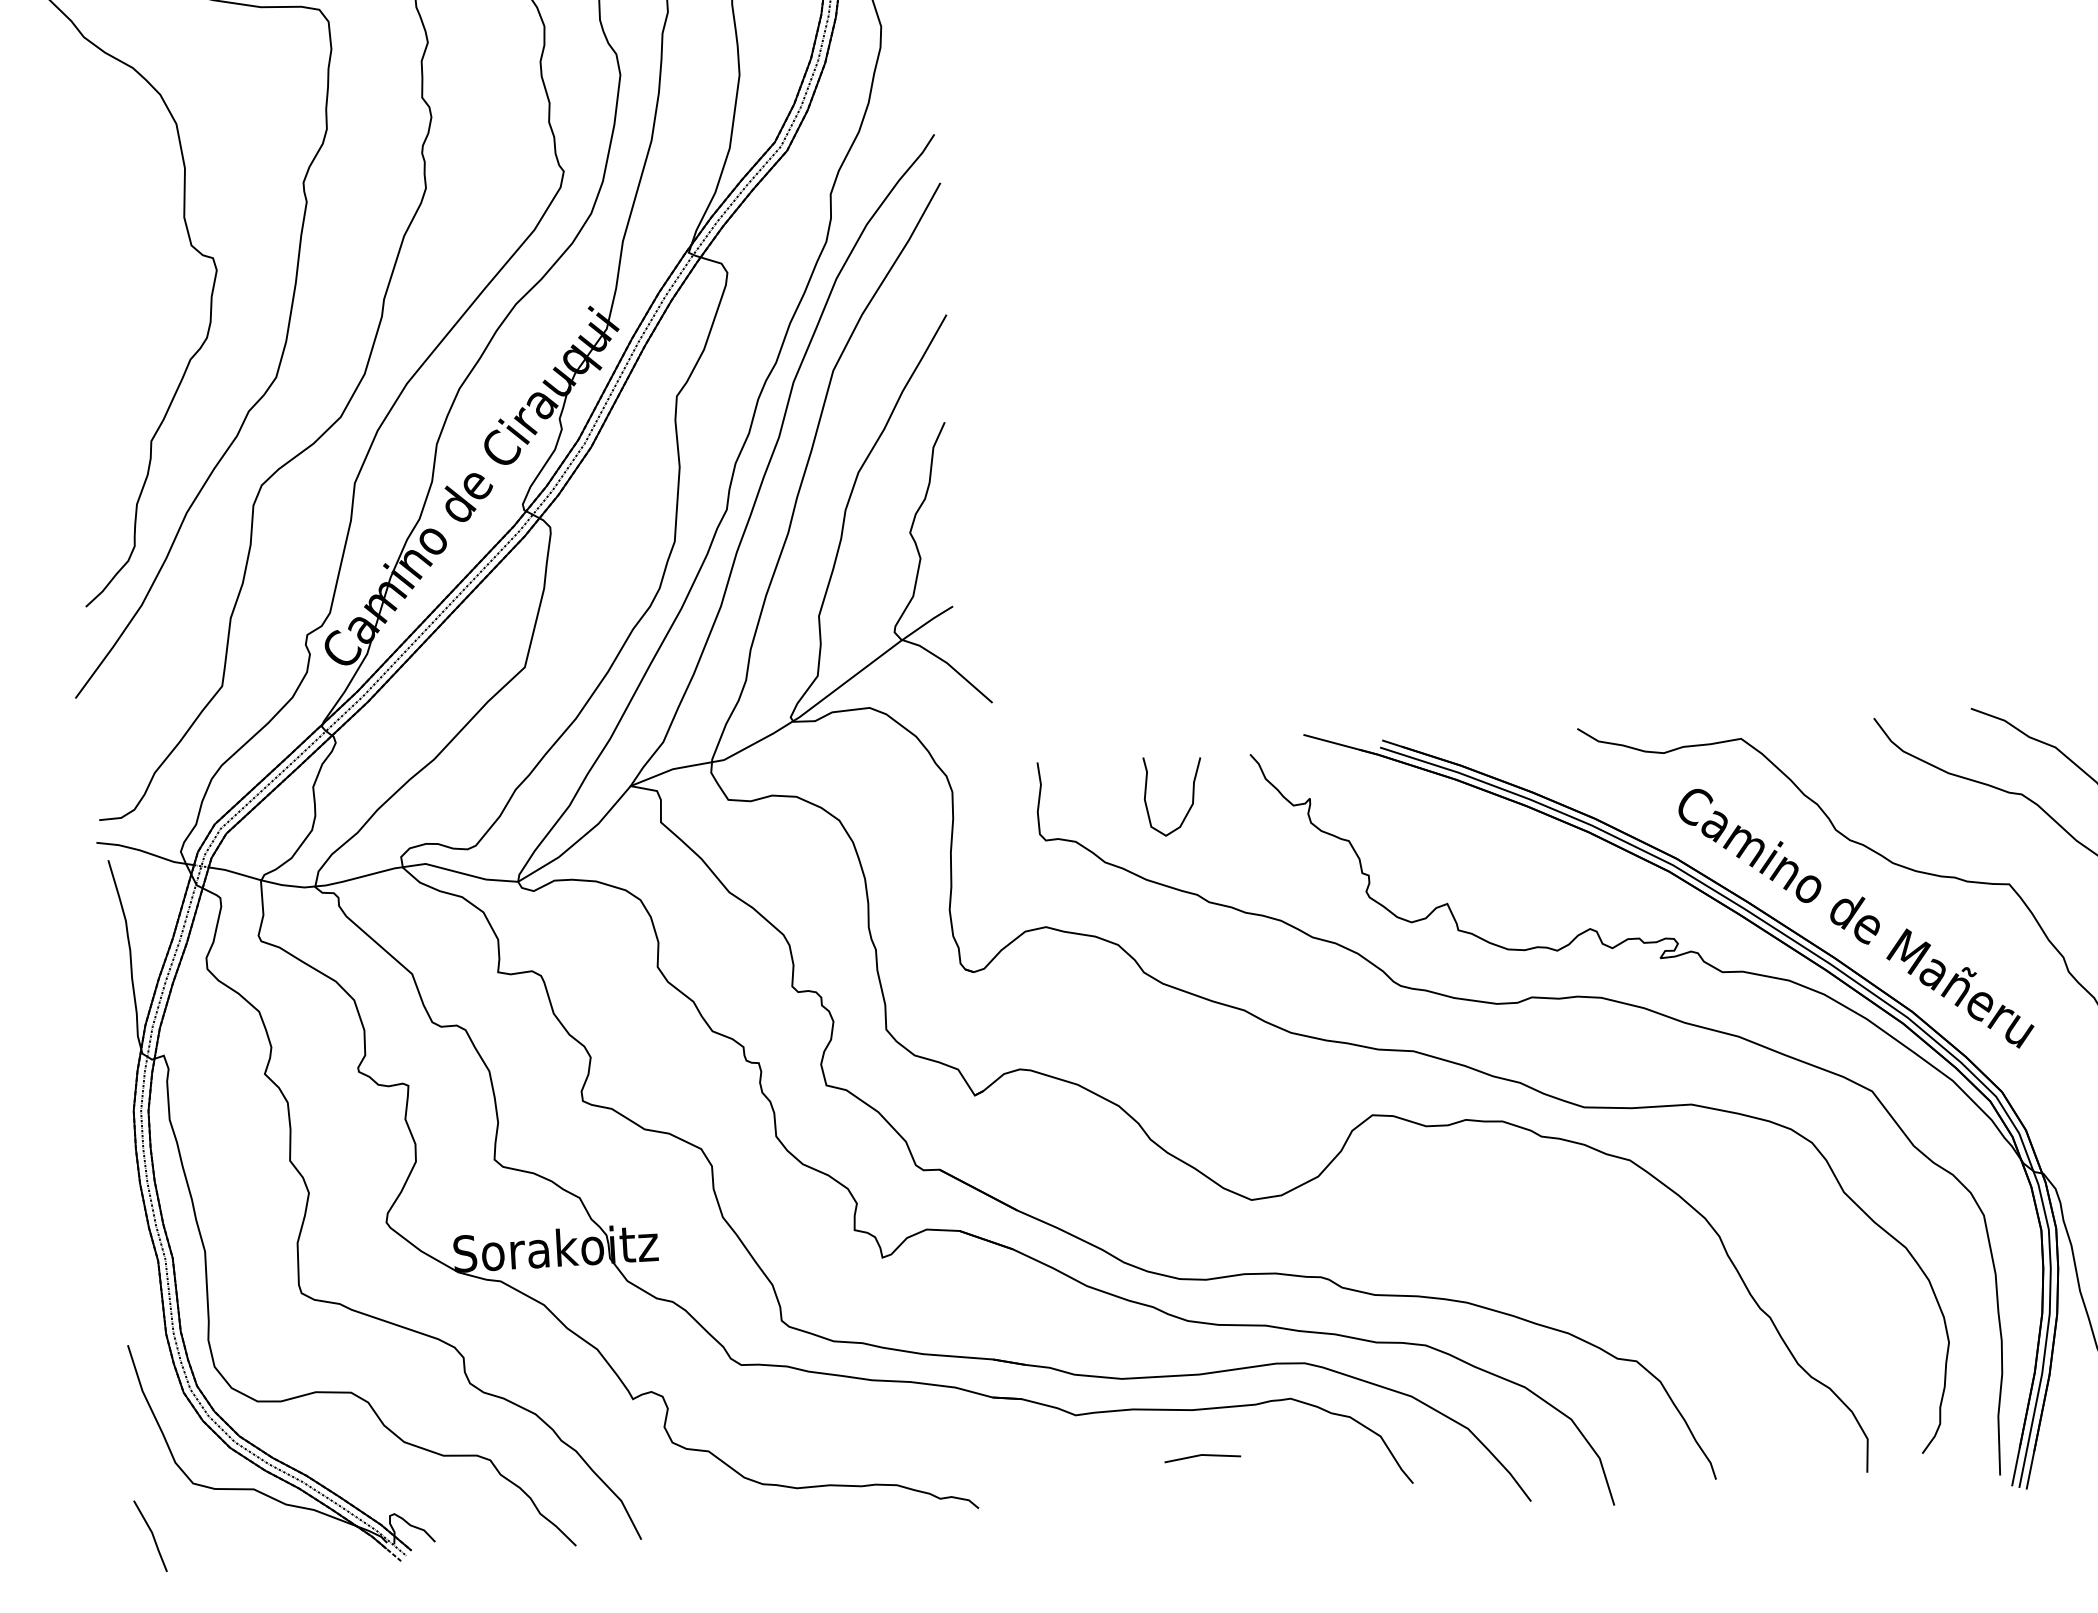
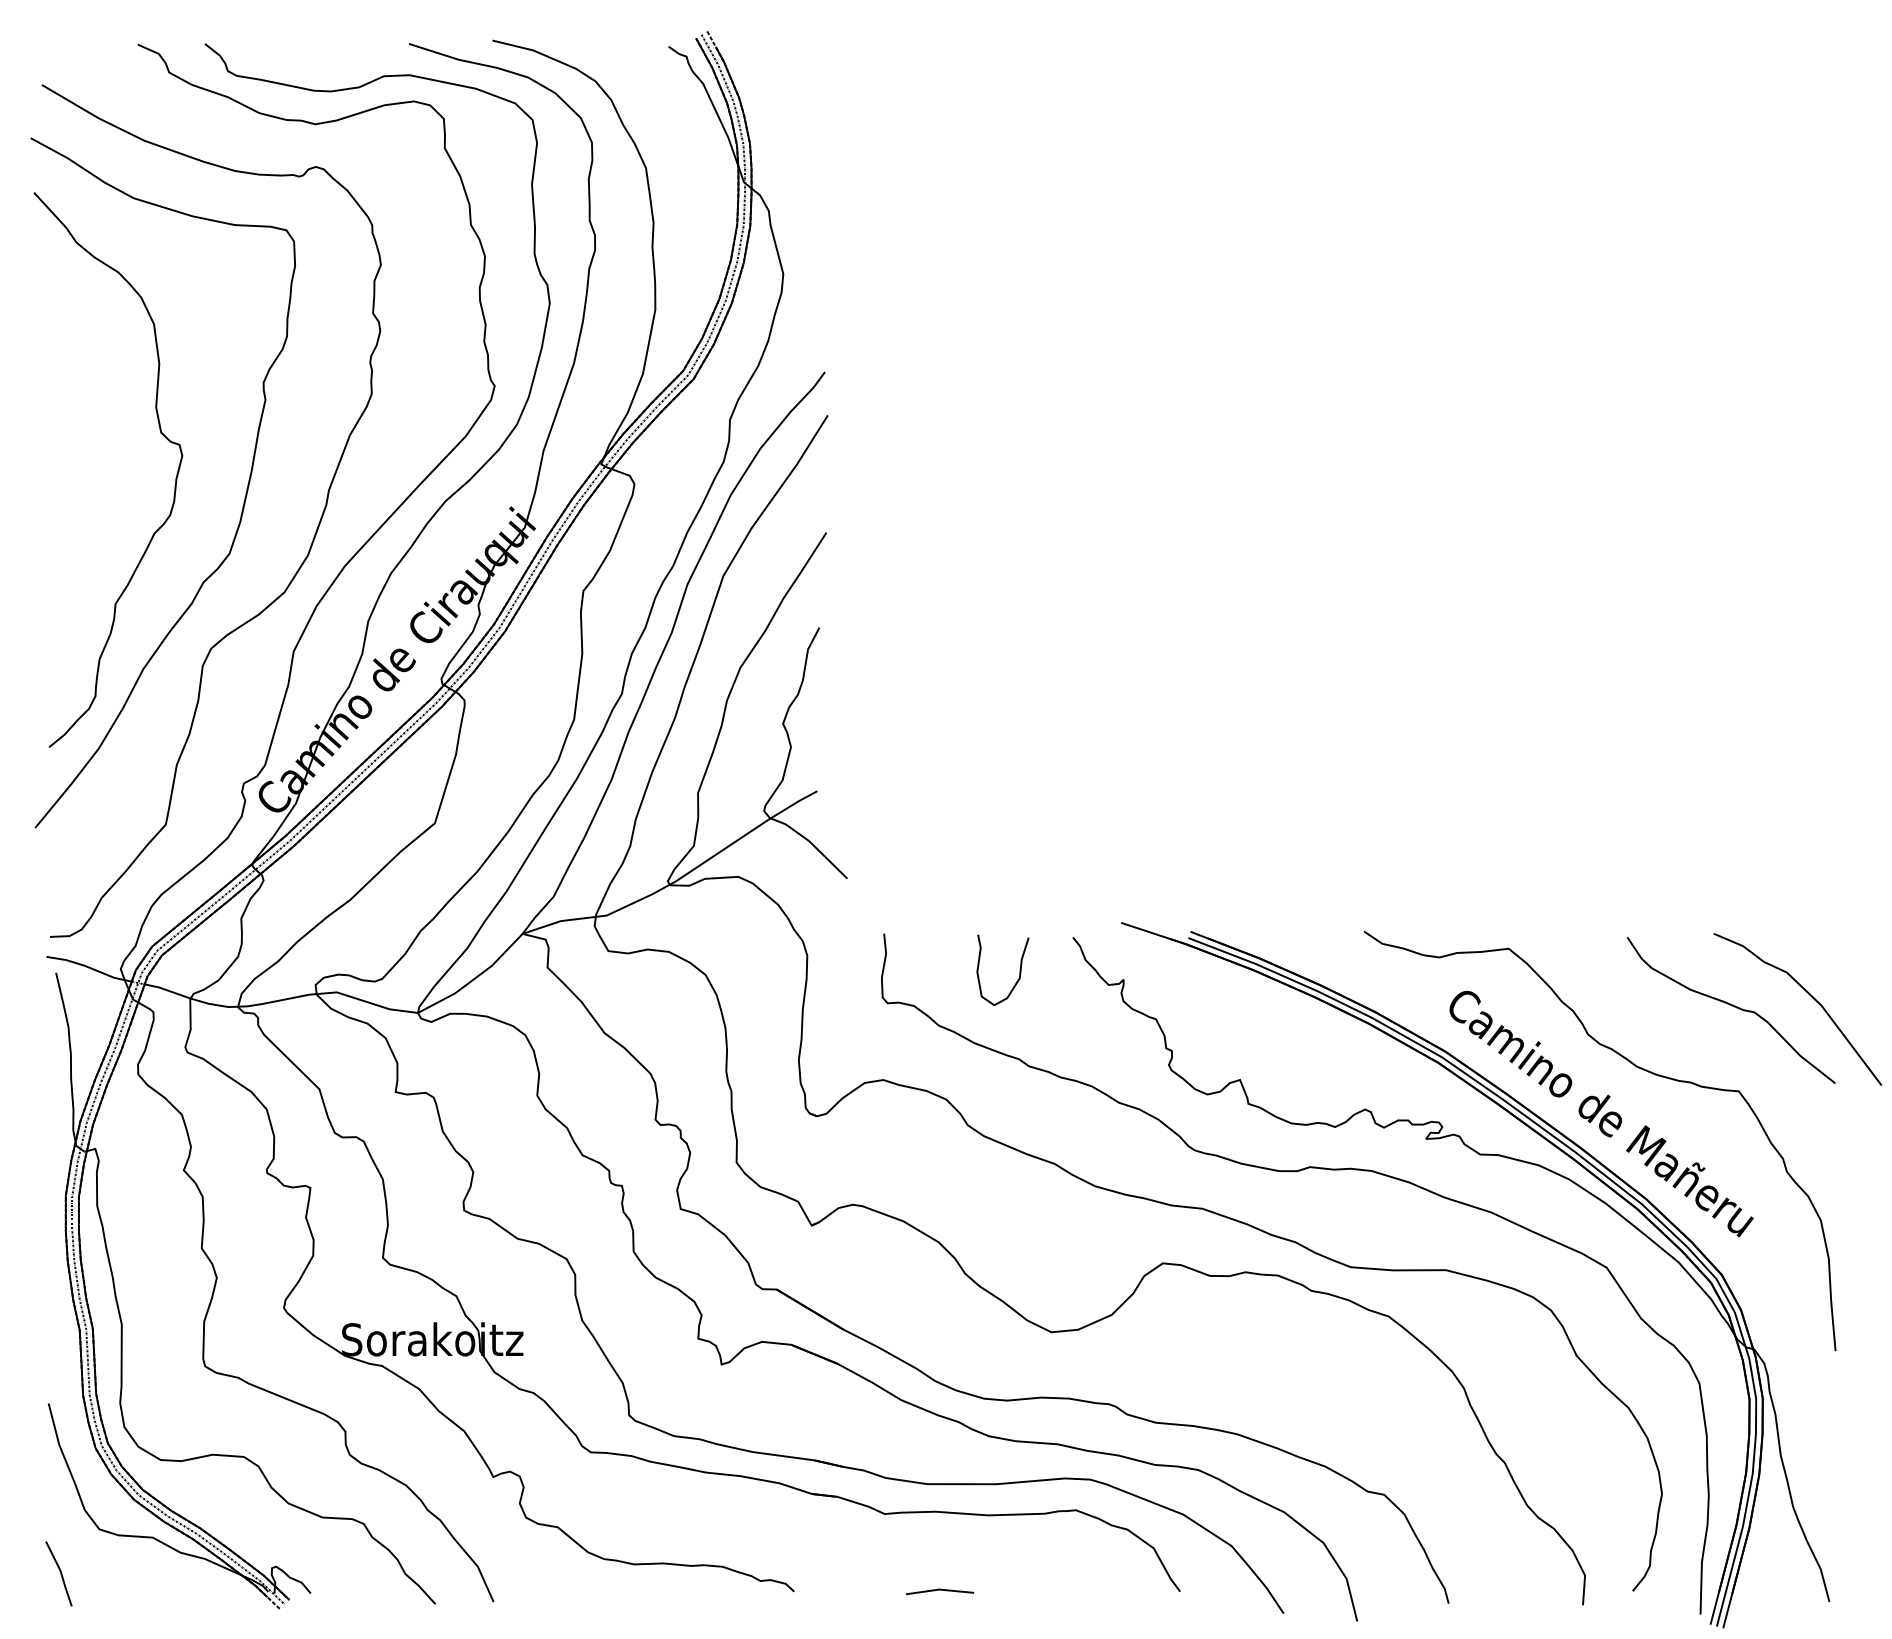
part: (1203, 1457) -> (940, 1591), moved

